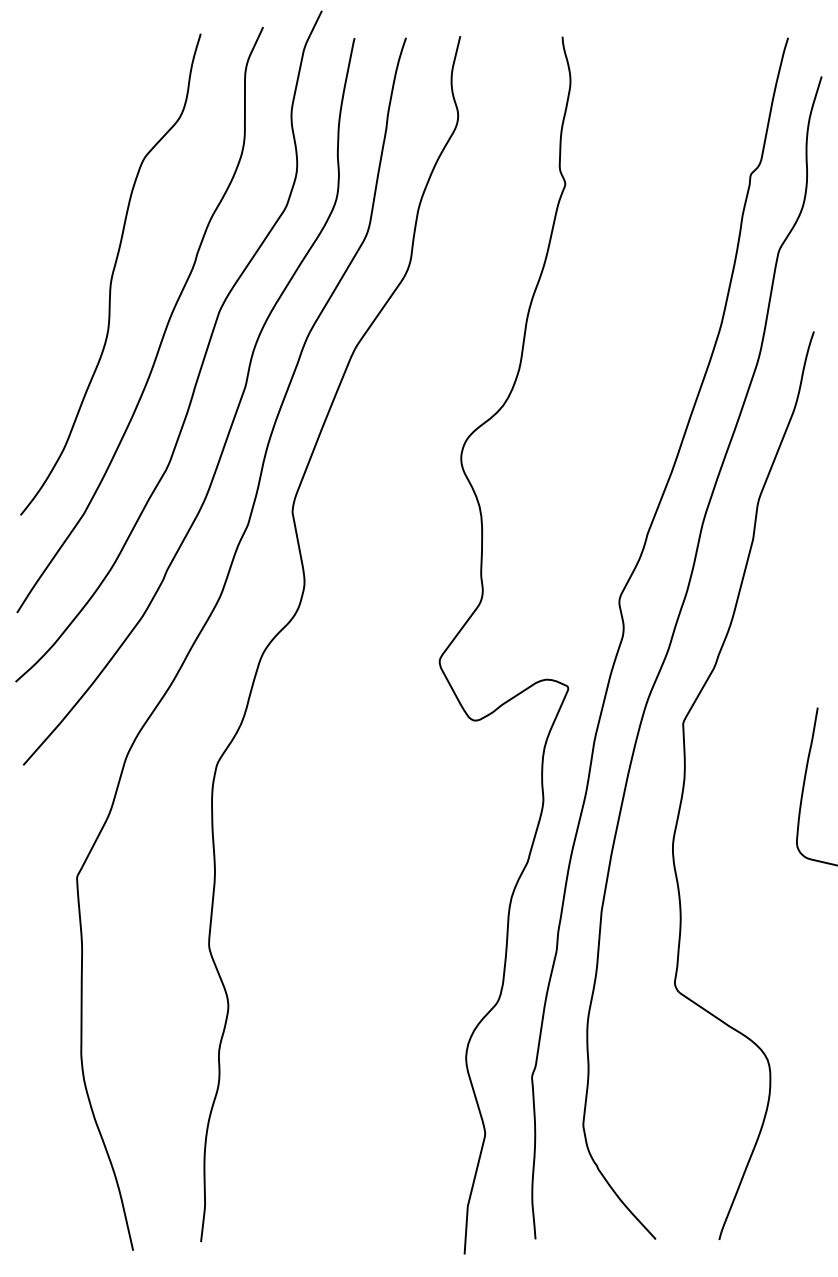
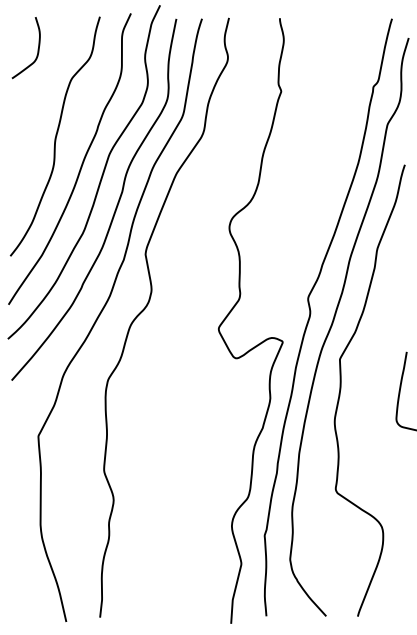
curve: (75, 99) -> (37, 49), added

